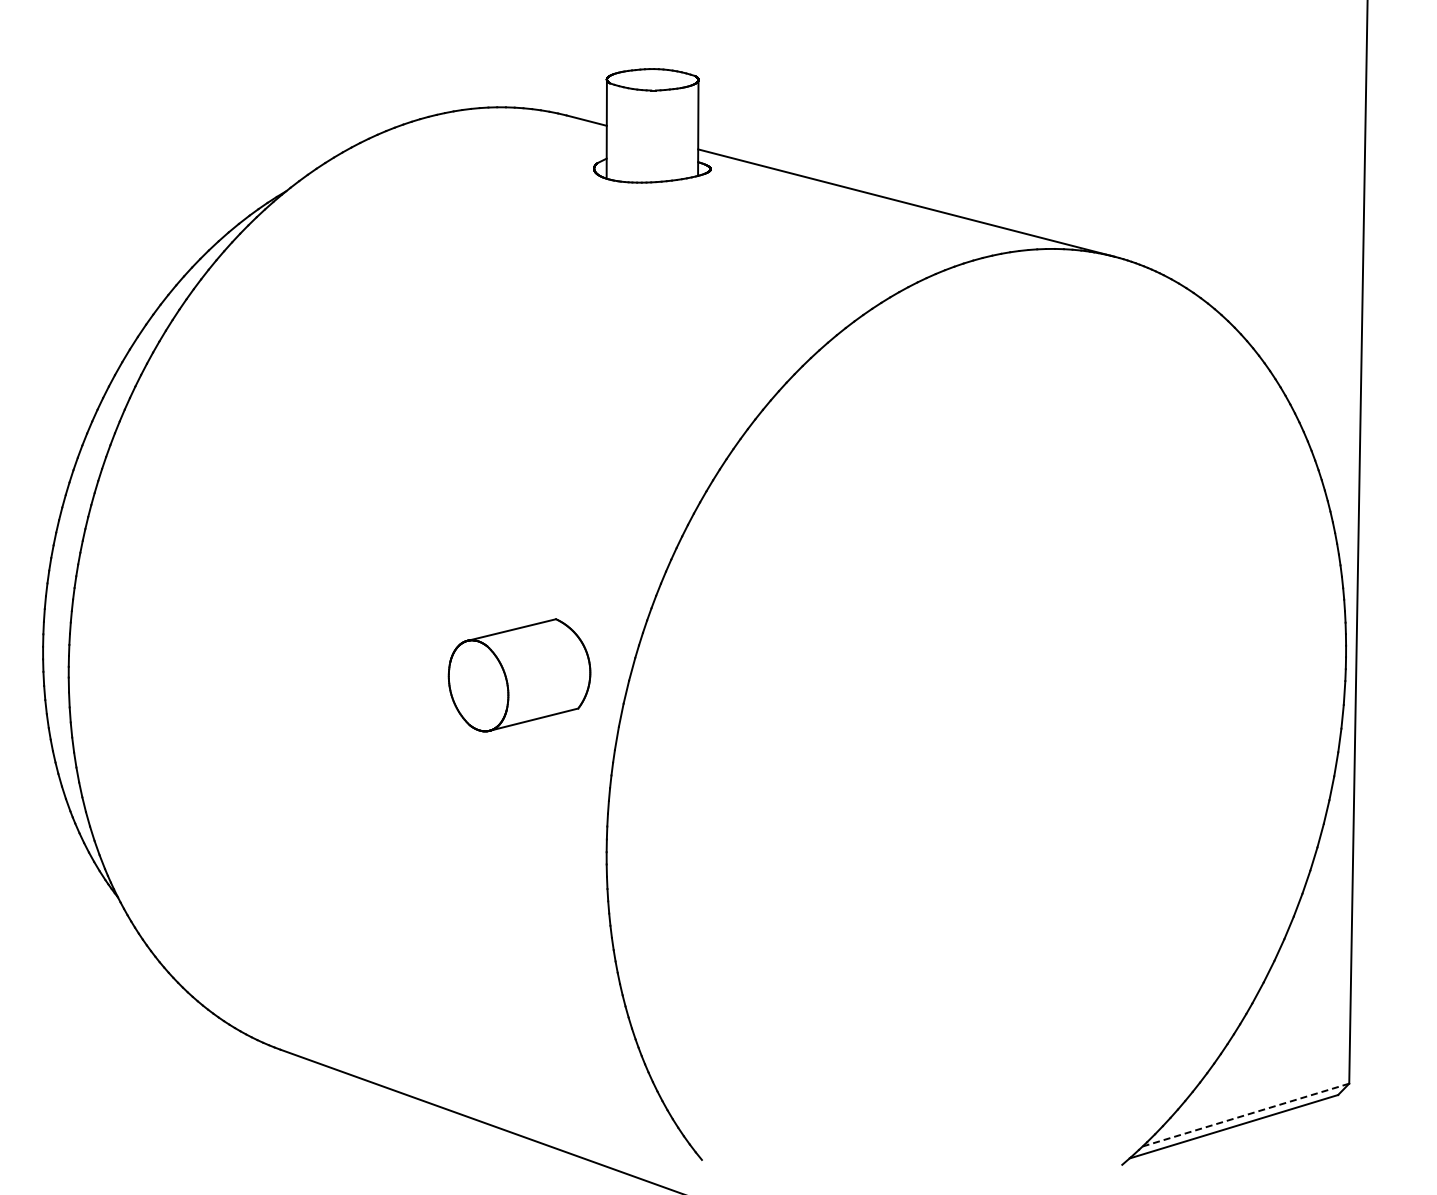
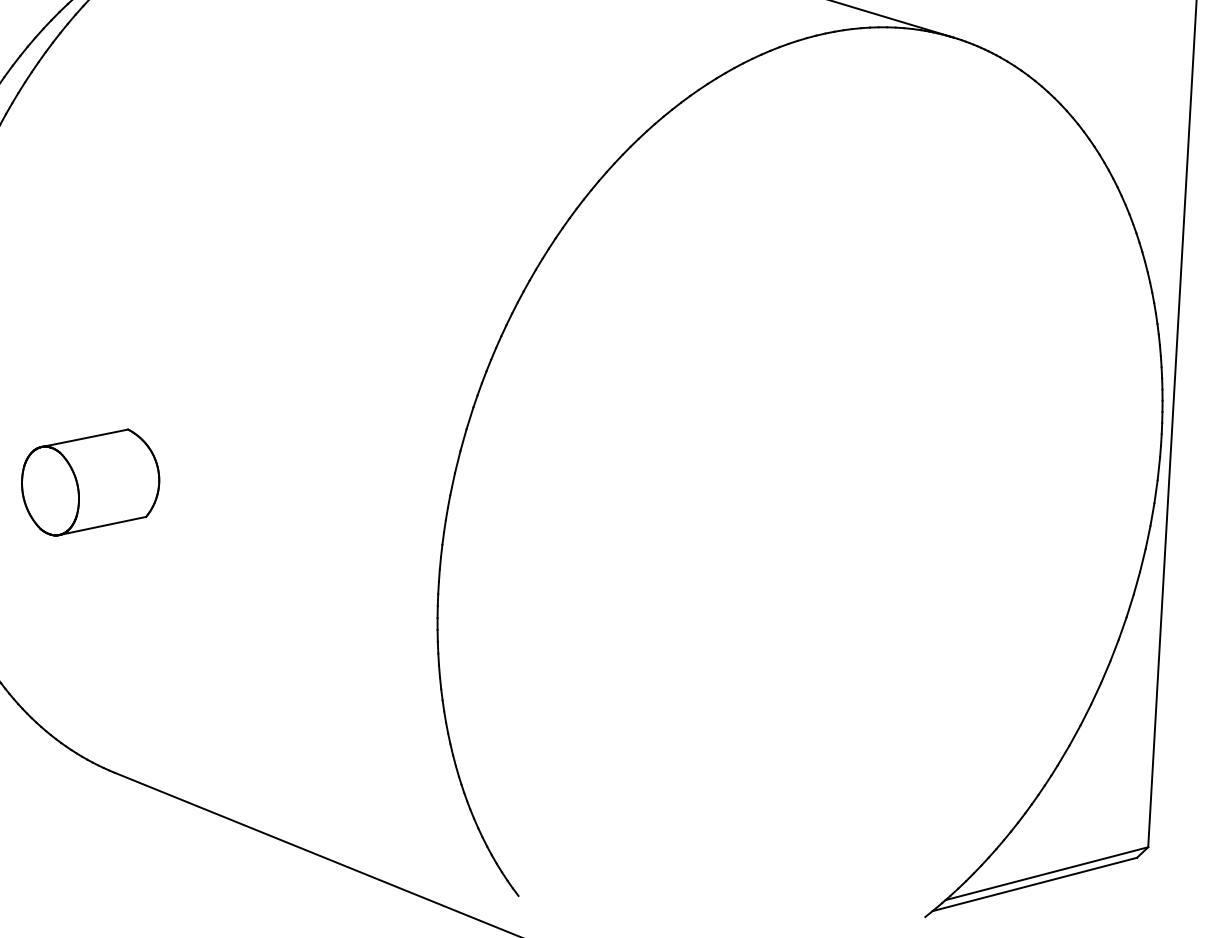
part: (519, 675) -> (90, 482), moved
line: (1245, 1115) -> (1046, 874), dashed -> solid

